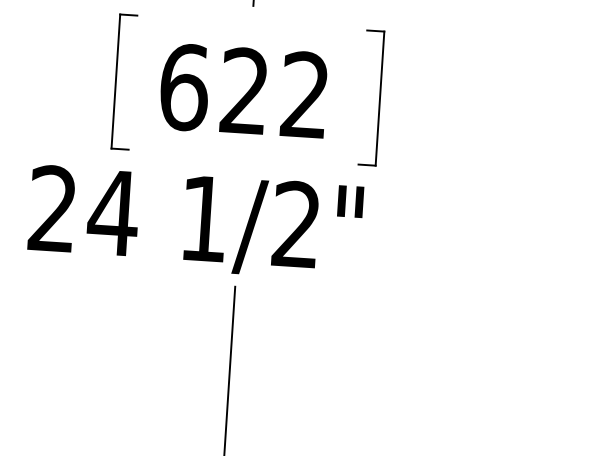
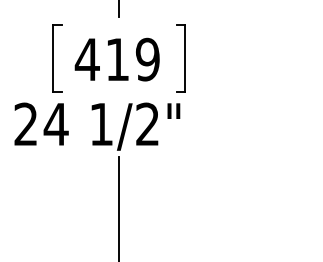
text: (242, 90) -> (116, 59), 622 -> 419

